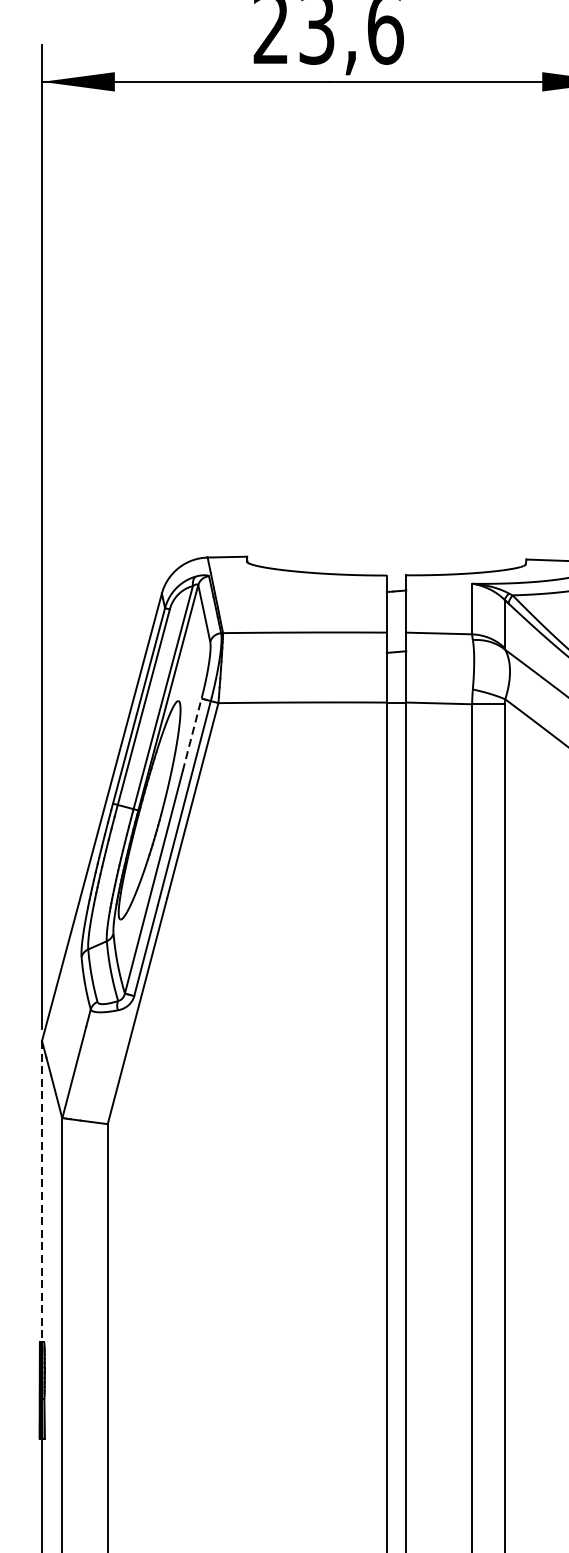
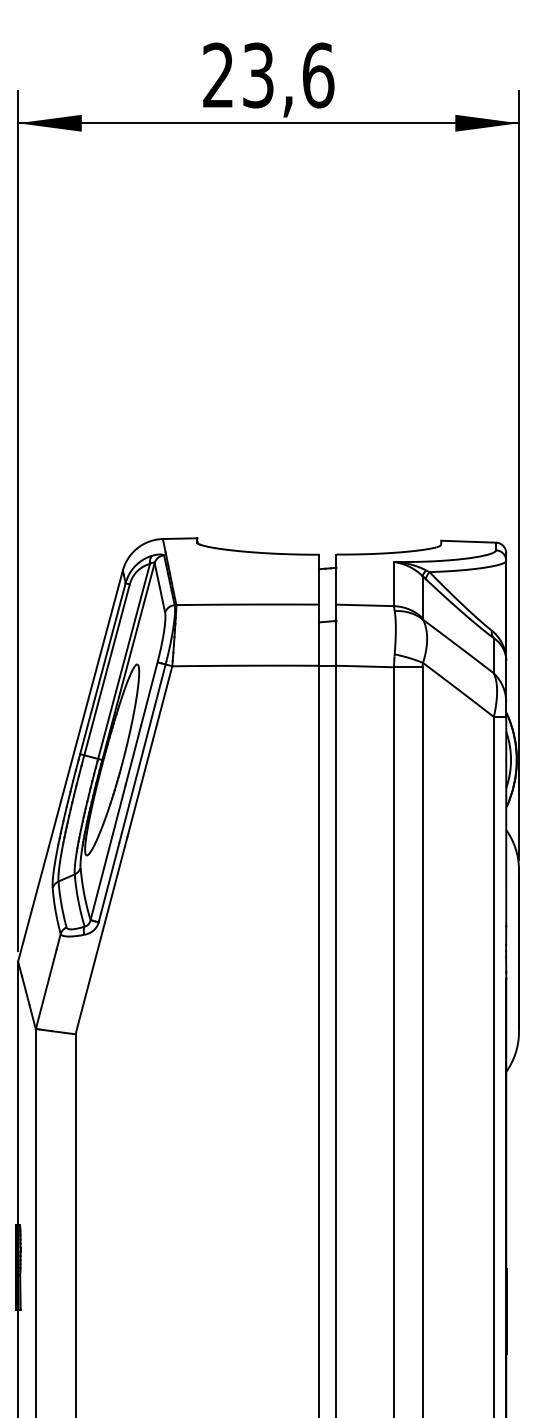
line: (192, 733) -> (149, 692), dashed -> solid
line: (42, 1191) -> (18, 1093), dashed -> solid

